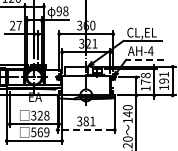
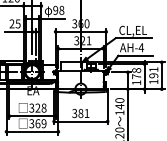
text: (18, 25) -> (17, 23), 27 -> 25
line: (144, 59) -> (135, 55), dashed -> solid
line: (86, 130) -> (81, 121), dashed -> solid
text: (33, 131) -> (31, 122), 569 -> 369

